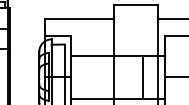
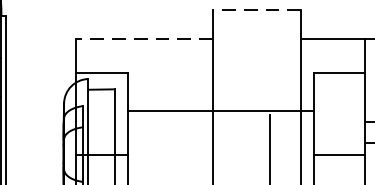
line: (135, 4) -> (255, 9), solid -> dashed
line: (79, 19) -> (144, 39), solid -> dashed

